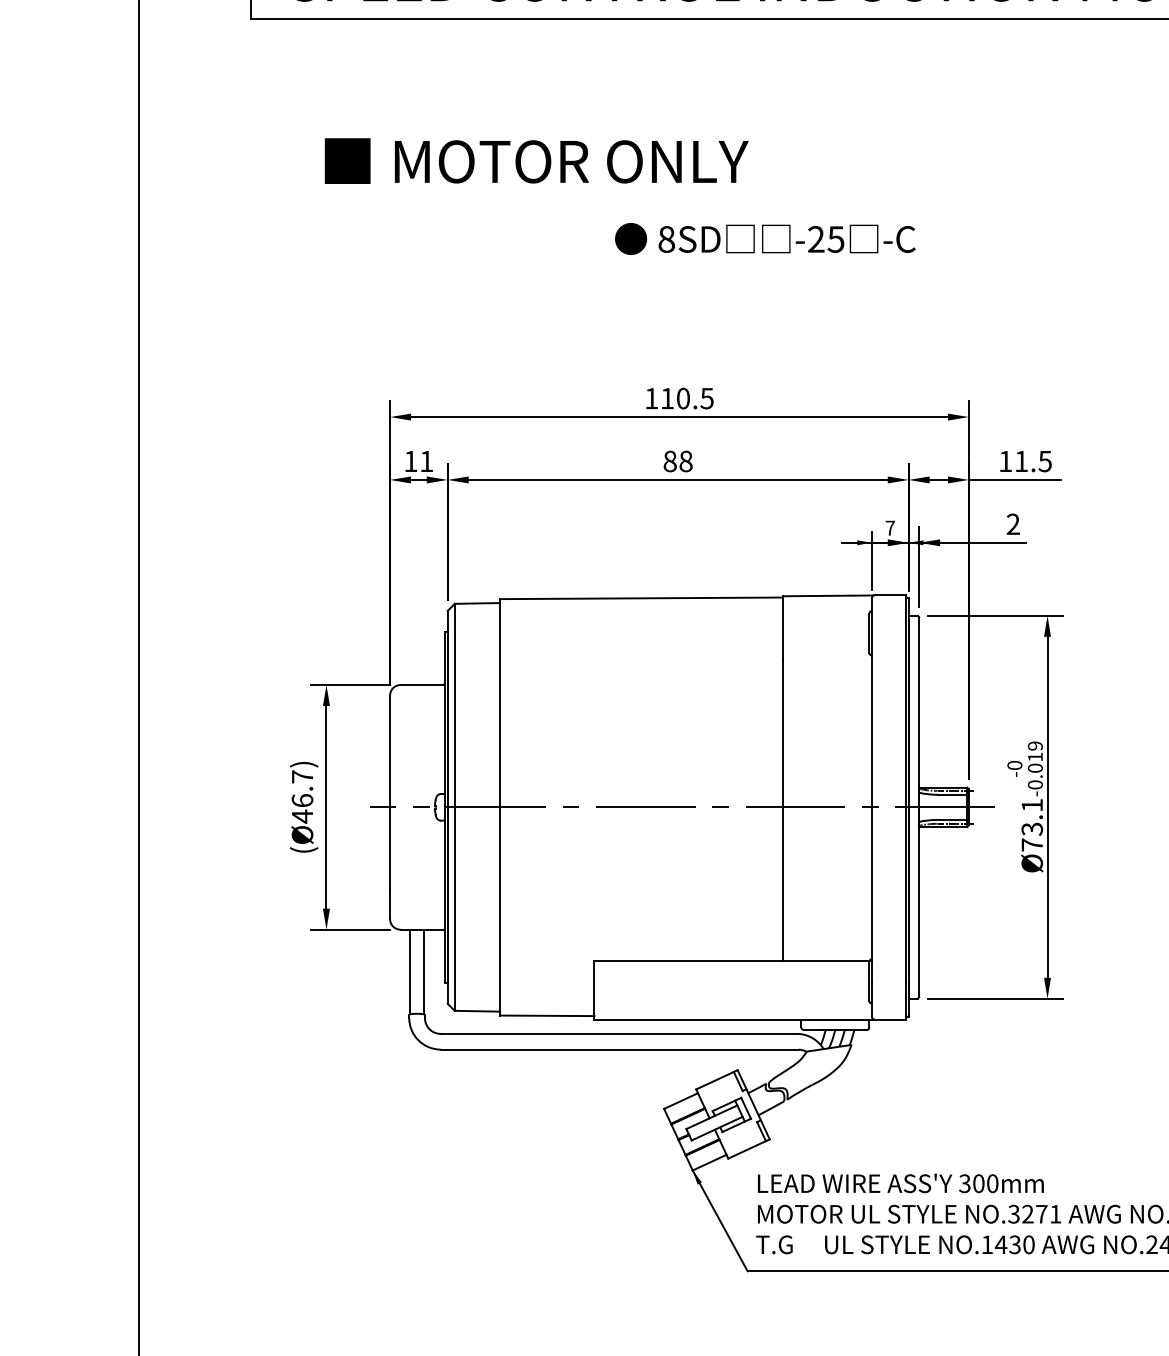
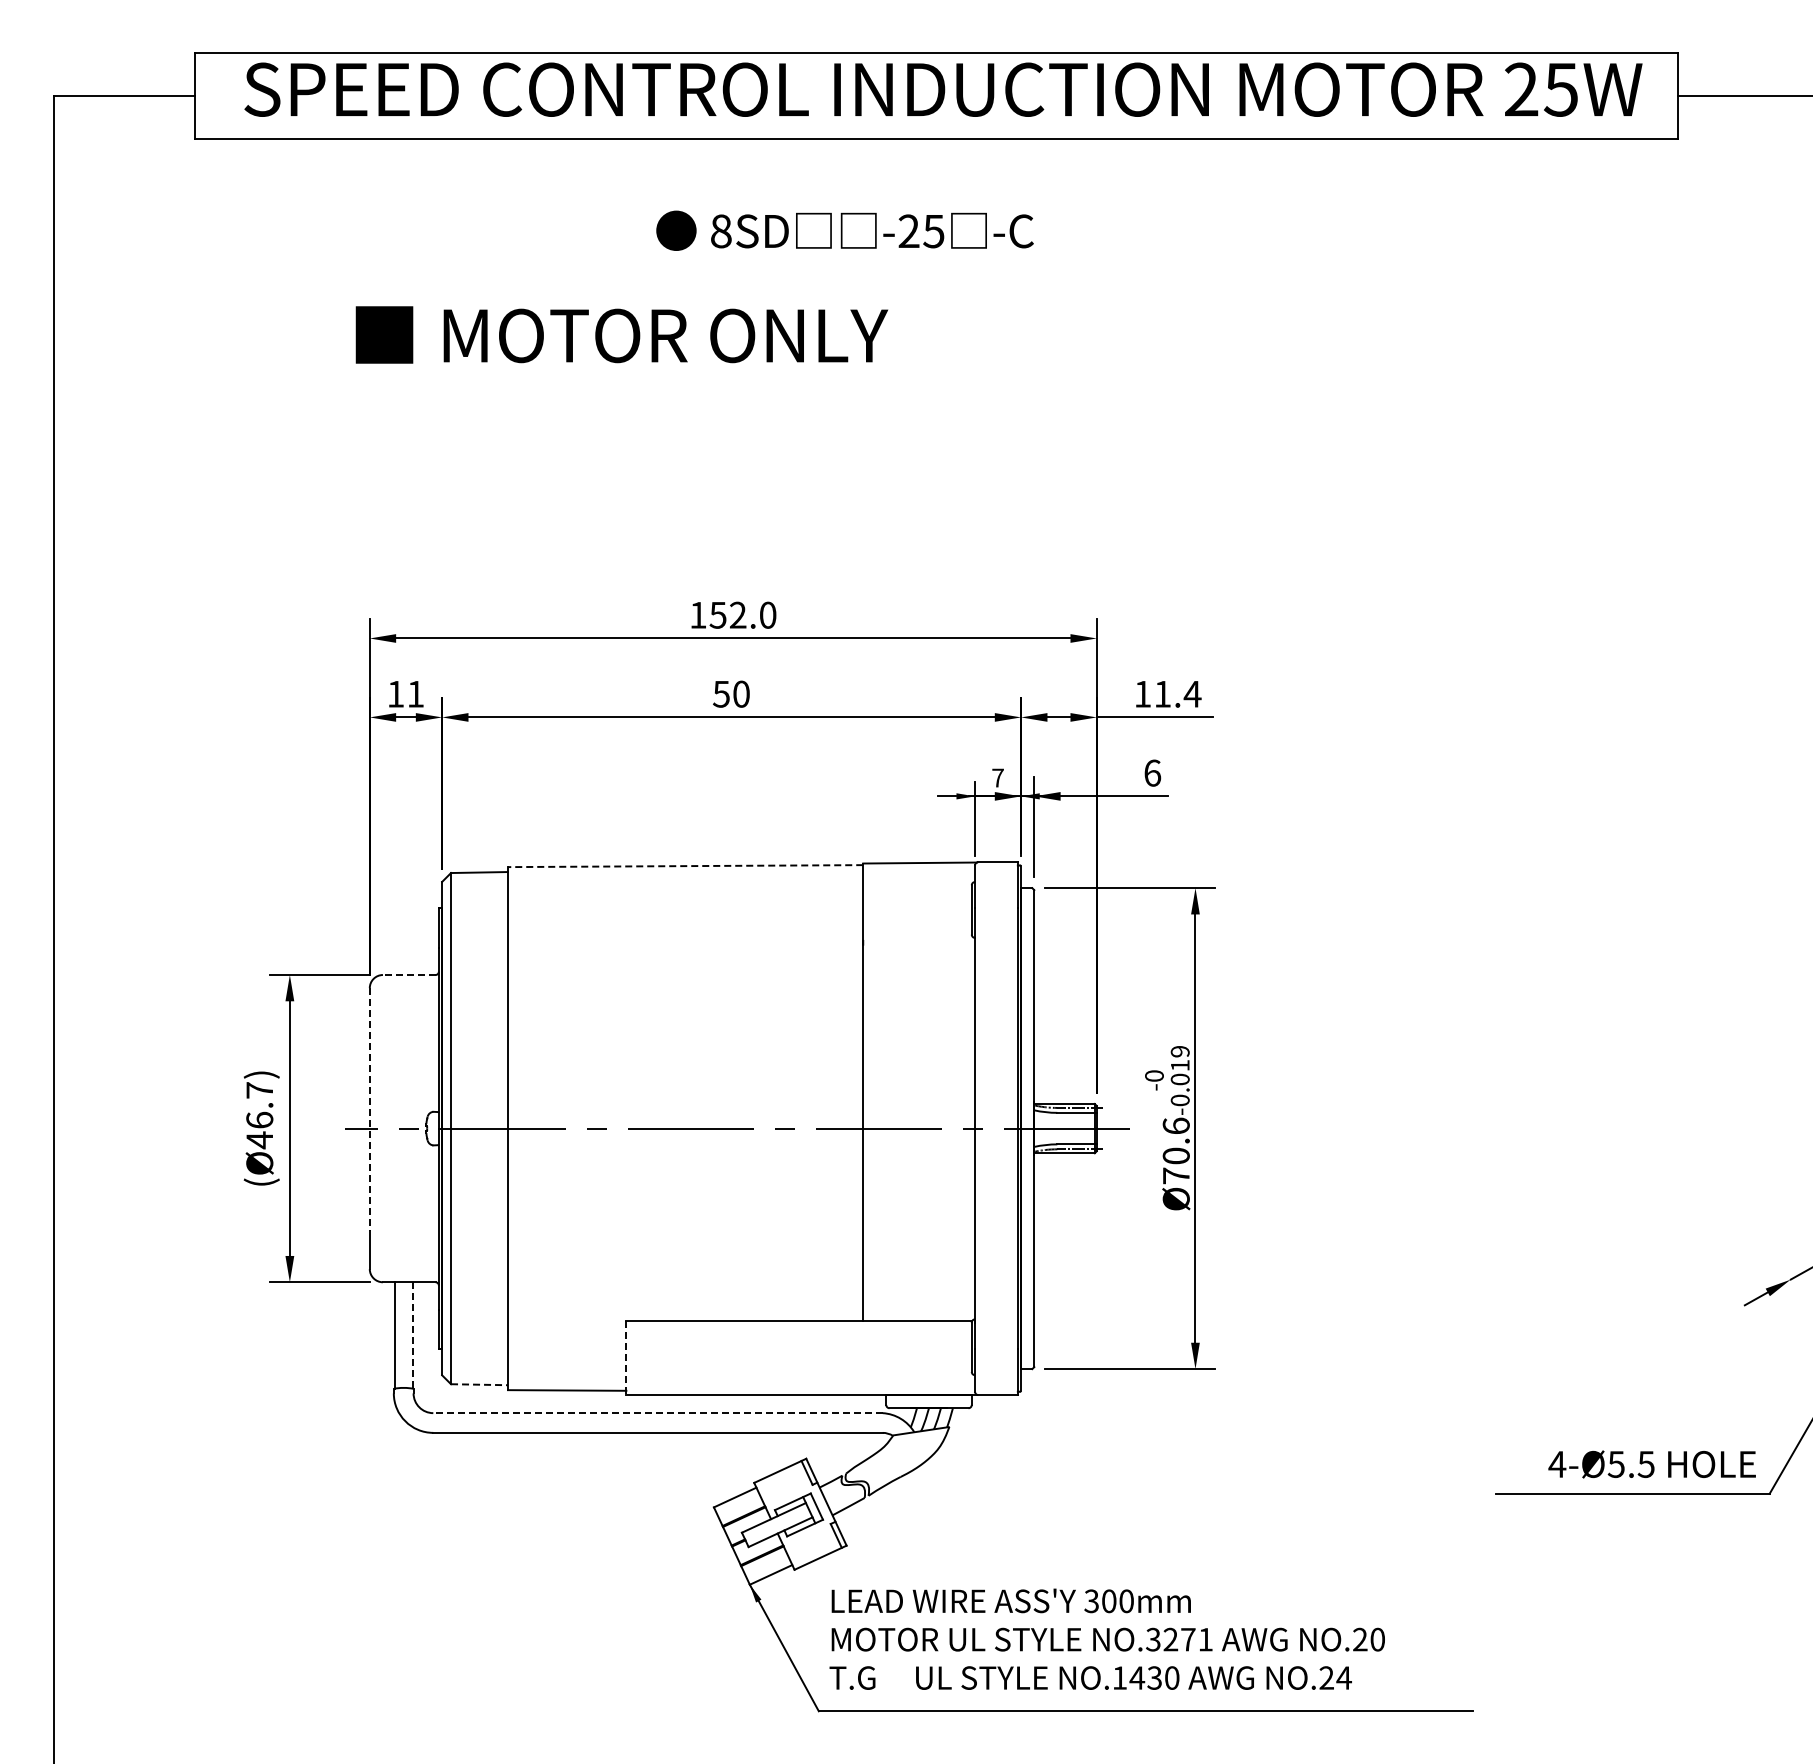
text: (536, 160) -> (621, 334), moved
text: (764, 238) -> (844, 230), moved
text: (686, 398) -> (742, 614), 110.5 -> 152.0
text: (678, 460) -> (731, 693), 88 -> 50
text: (1045, 461) -> (1192, 694), 11.5 -> 11.4
text: (1013, 523) -> (1152, 772), 2 -> 6
line: (641, 598) -> (685, 866), solid -> dashed
line: (420, 685) -> (408, 975), solid -> dashed
line: (389, 792) -> (369, 1109), solid -> dashed
text: (1031, 816) -> (1175, 1140), Ø73.1 -> Ø70.6
line: (424, 972) -> (412, 1335), solid -> dashed
line: (594, 990) -> (626, 1358), solid -> dashed
line: (478, 1011) -> (480, 1384), solid -> dashed
line: (619, 1034) -> (658, 1413), solid -> dashed

